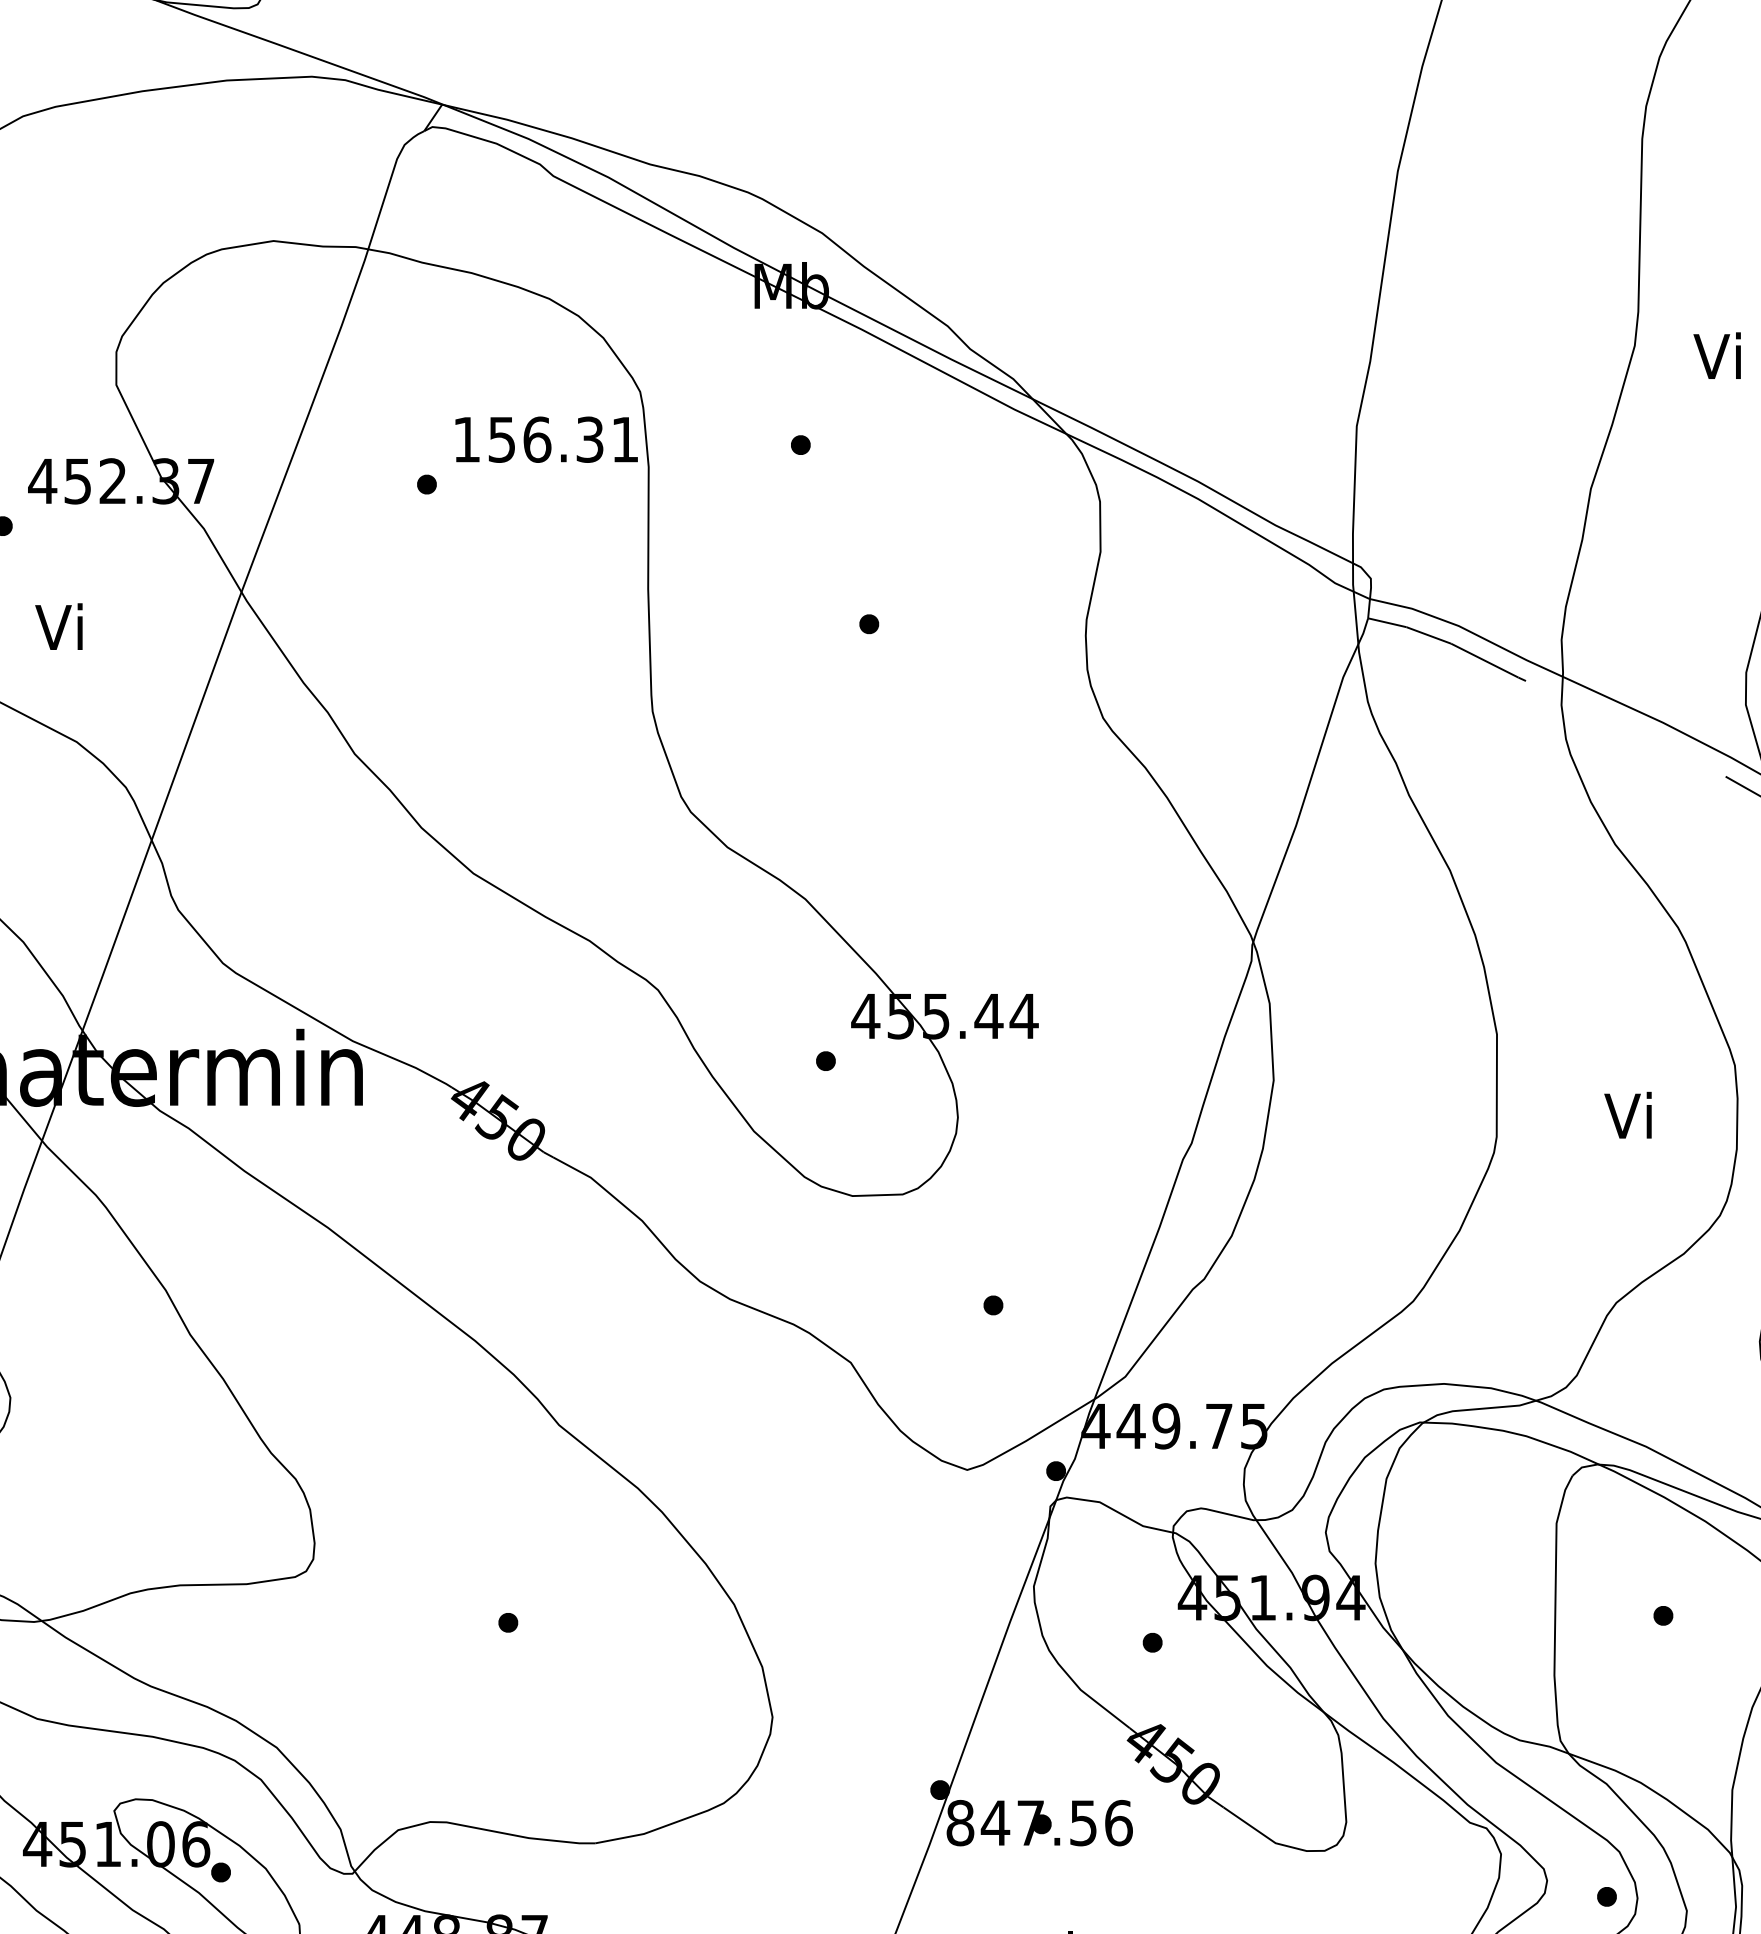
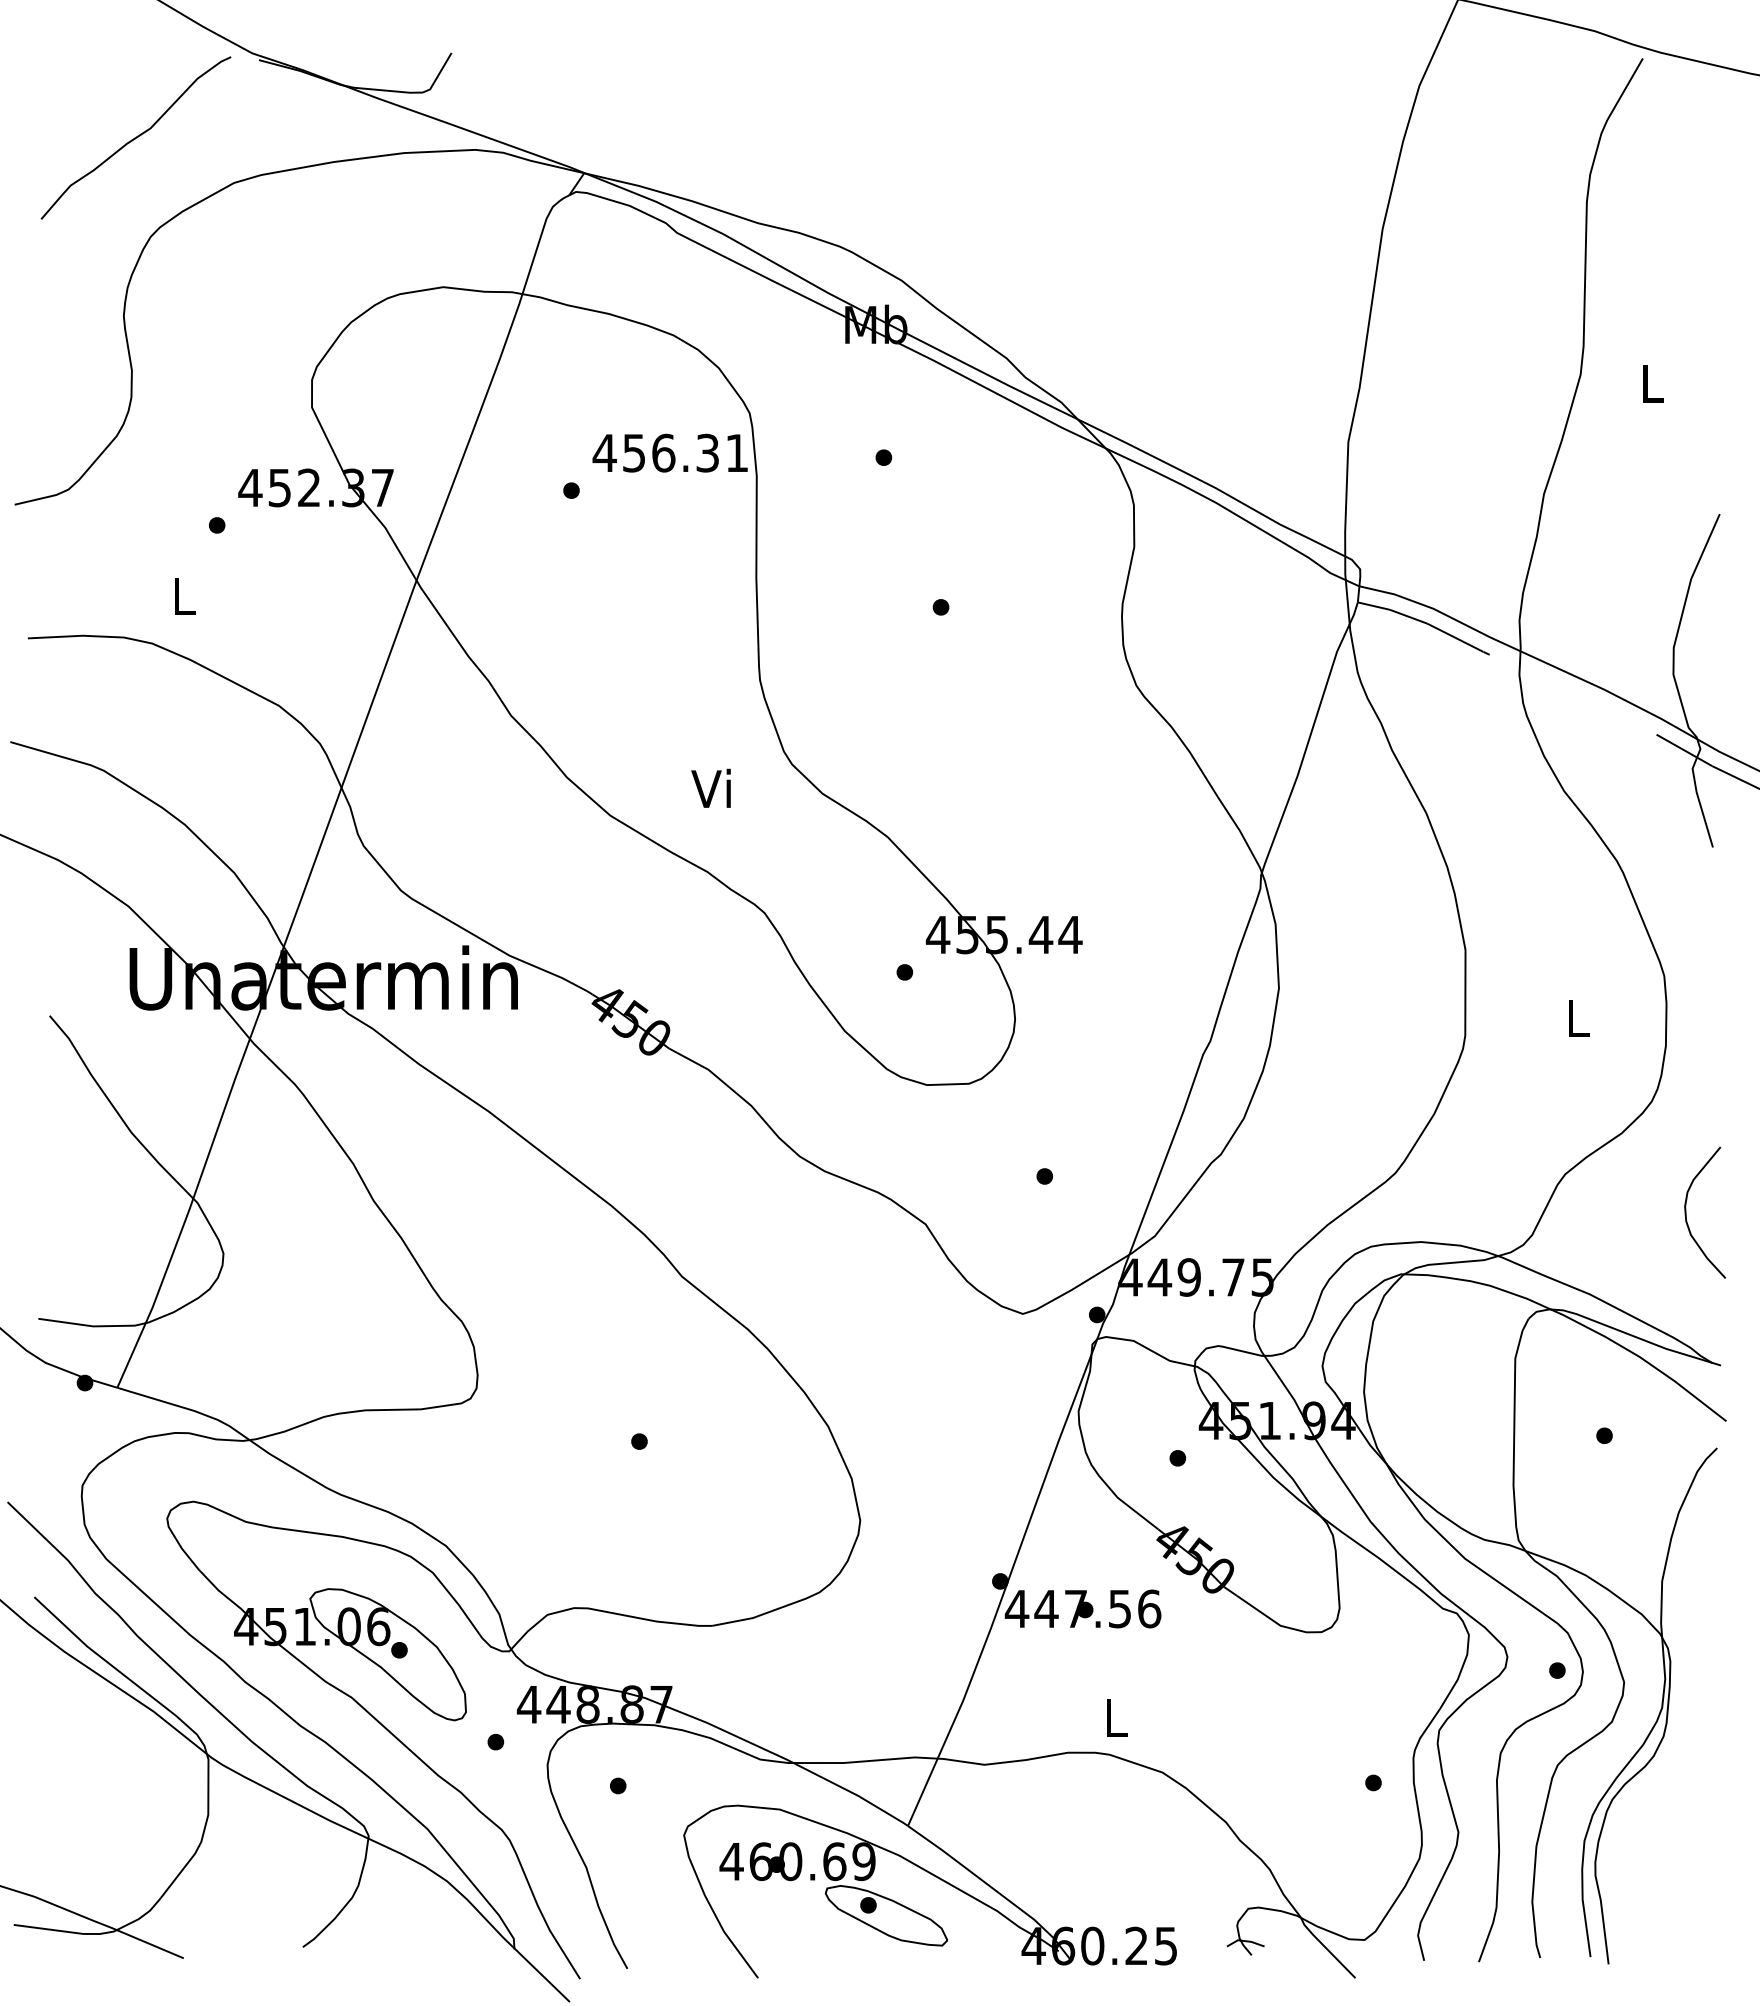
text: (1717, 355) -> (1649, 382), Vi -> L
text: (466, 438) -> (604, 452), 156.31 -> 456.31
text: (58, 625) -> (710, 787), moved
text: (1627, 1115) -> (1574, 1017), Vi -> L
text: (959, 1822) -> (1016, 1608), 847.56 -> 447.56

